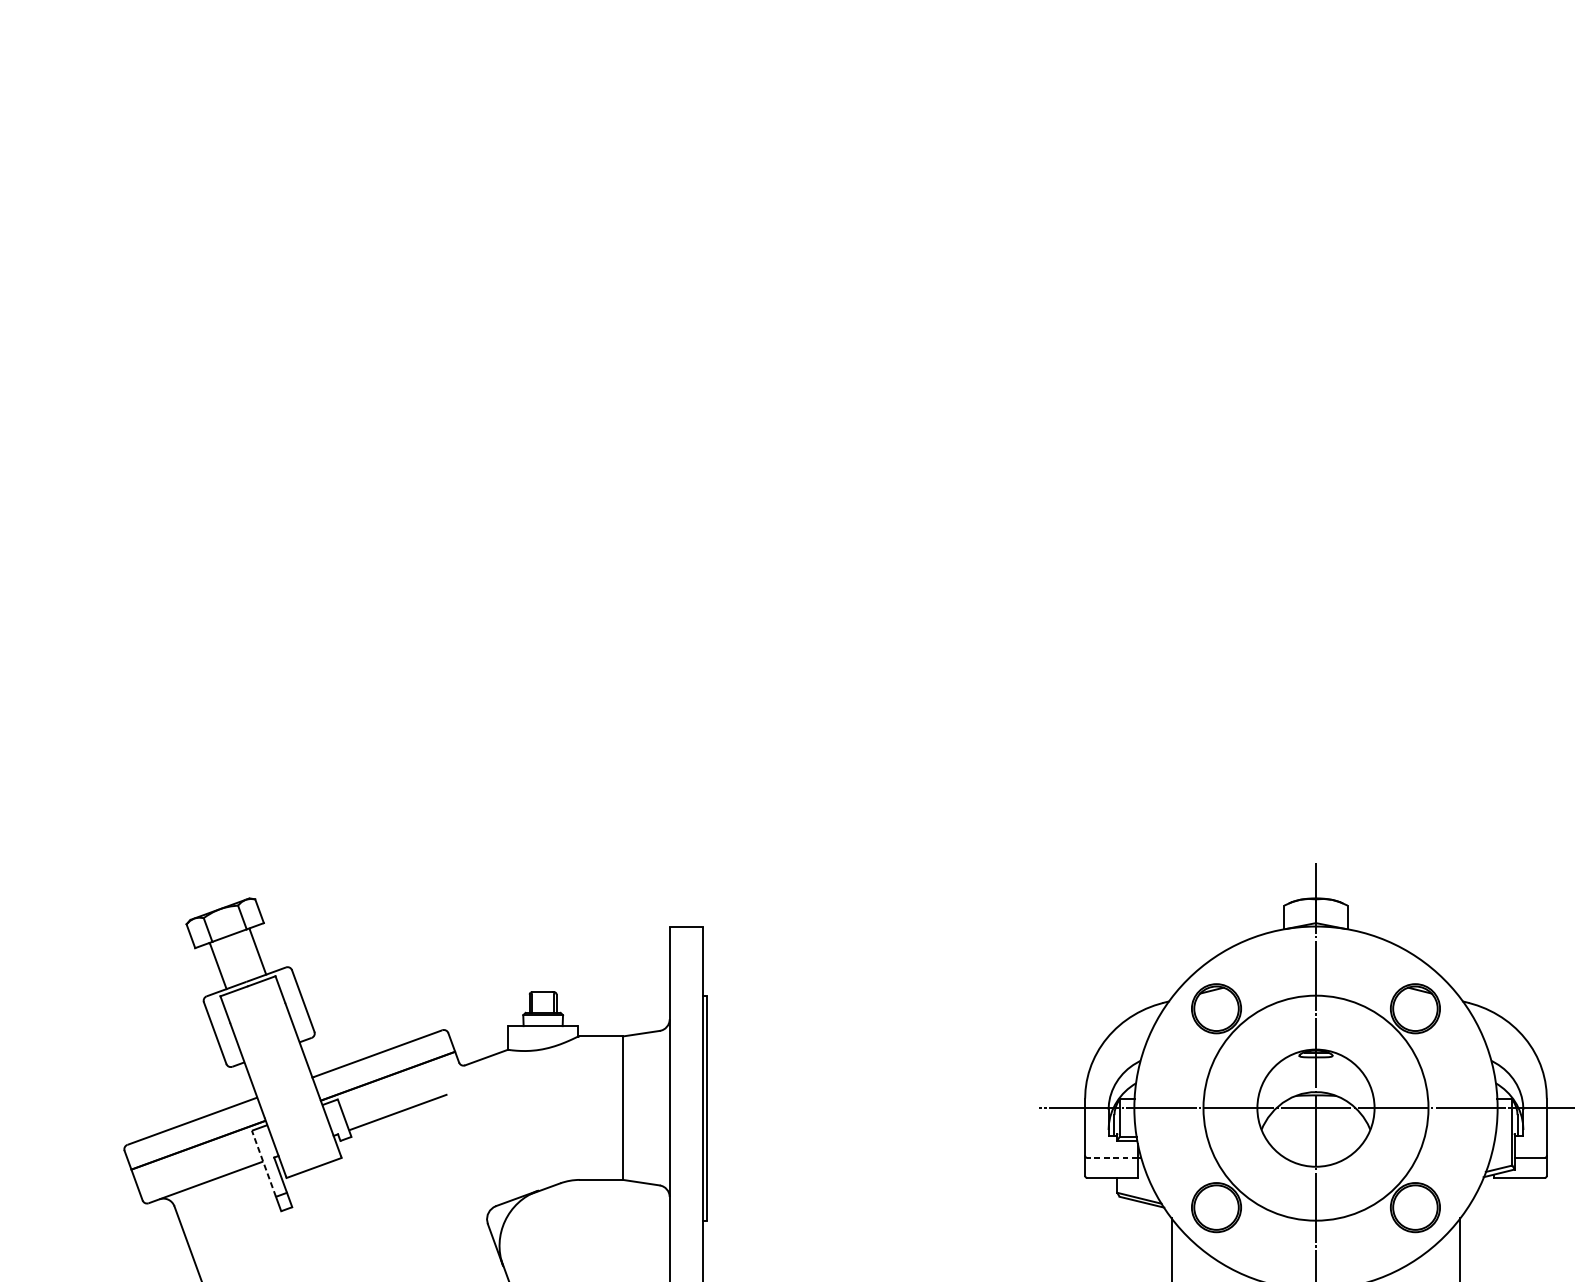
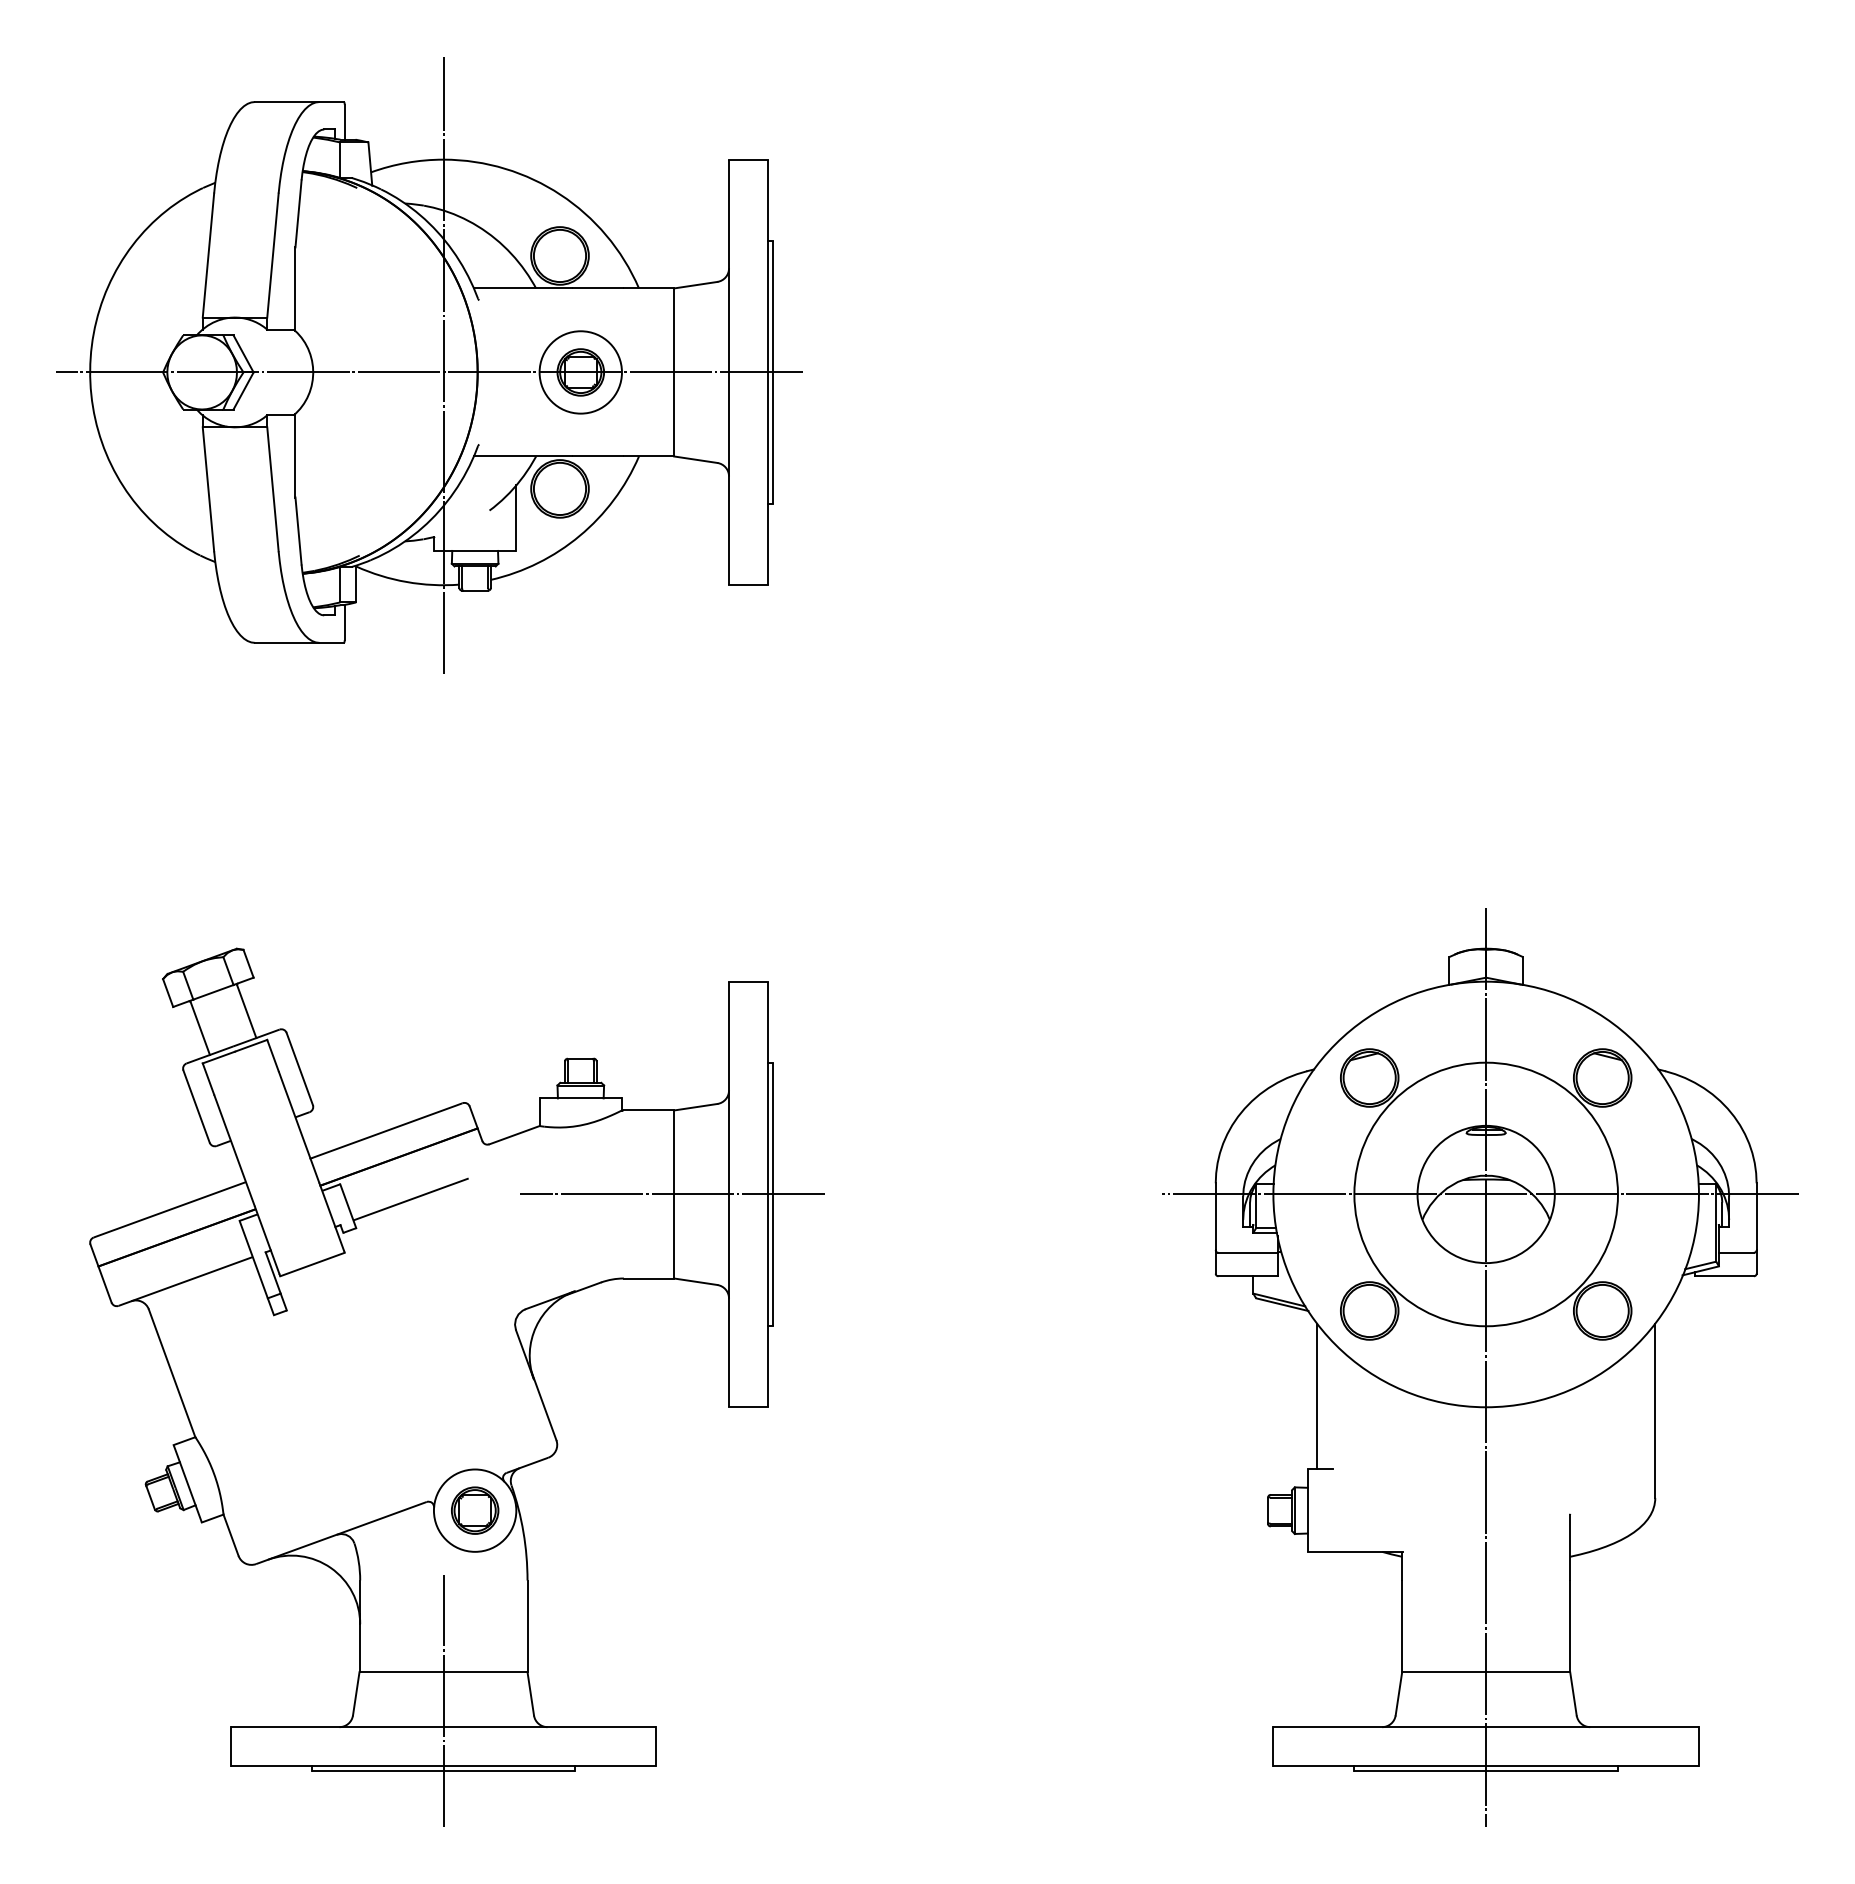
part: (414, 400) -> (429, 365), added
line: (620, 1108) -> (671, 1194), added
line: (1113, 1157) -> (1248, 1252), dashed -> solid
line: (263, 1163) -> (253, 1259), dashed -> solid

